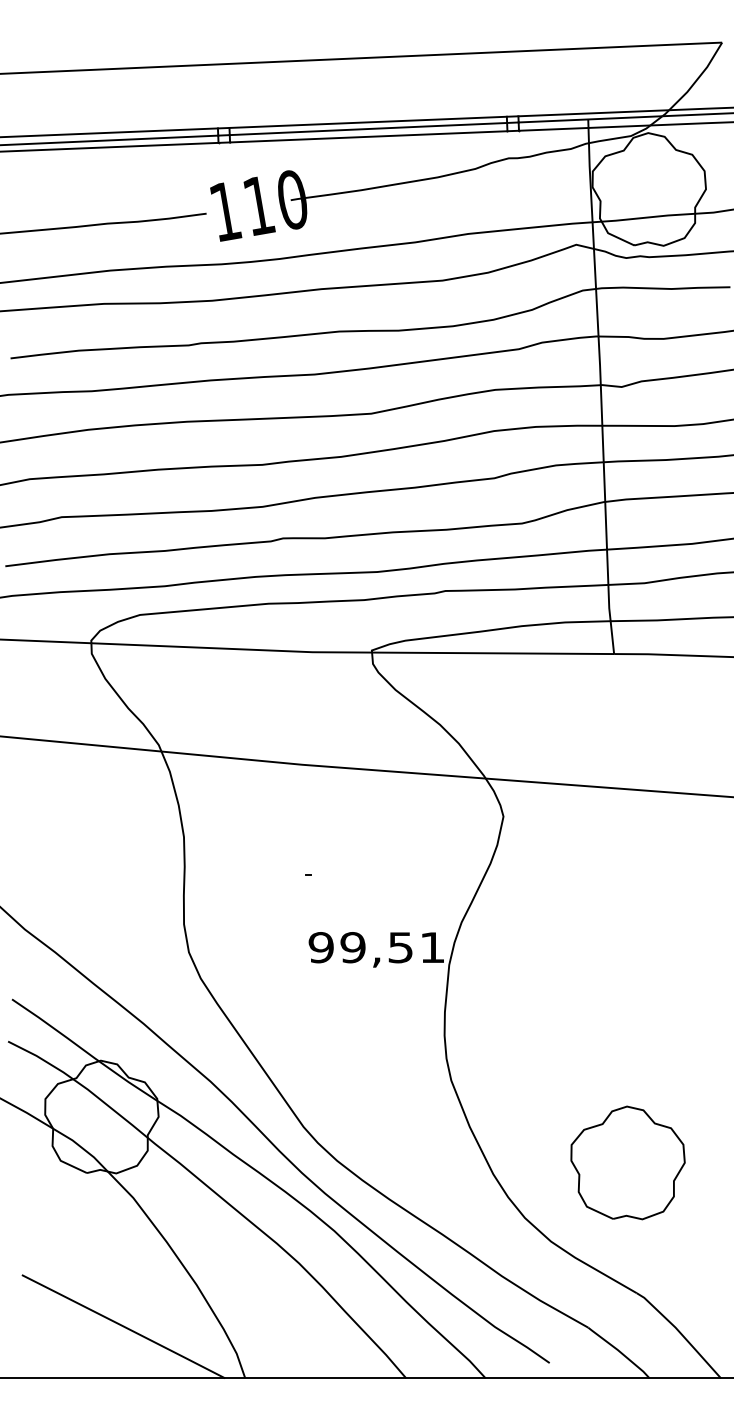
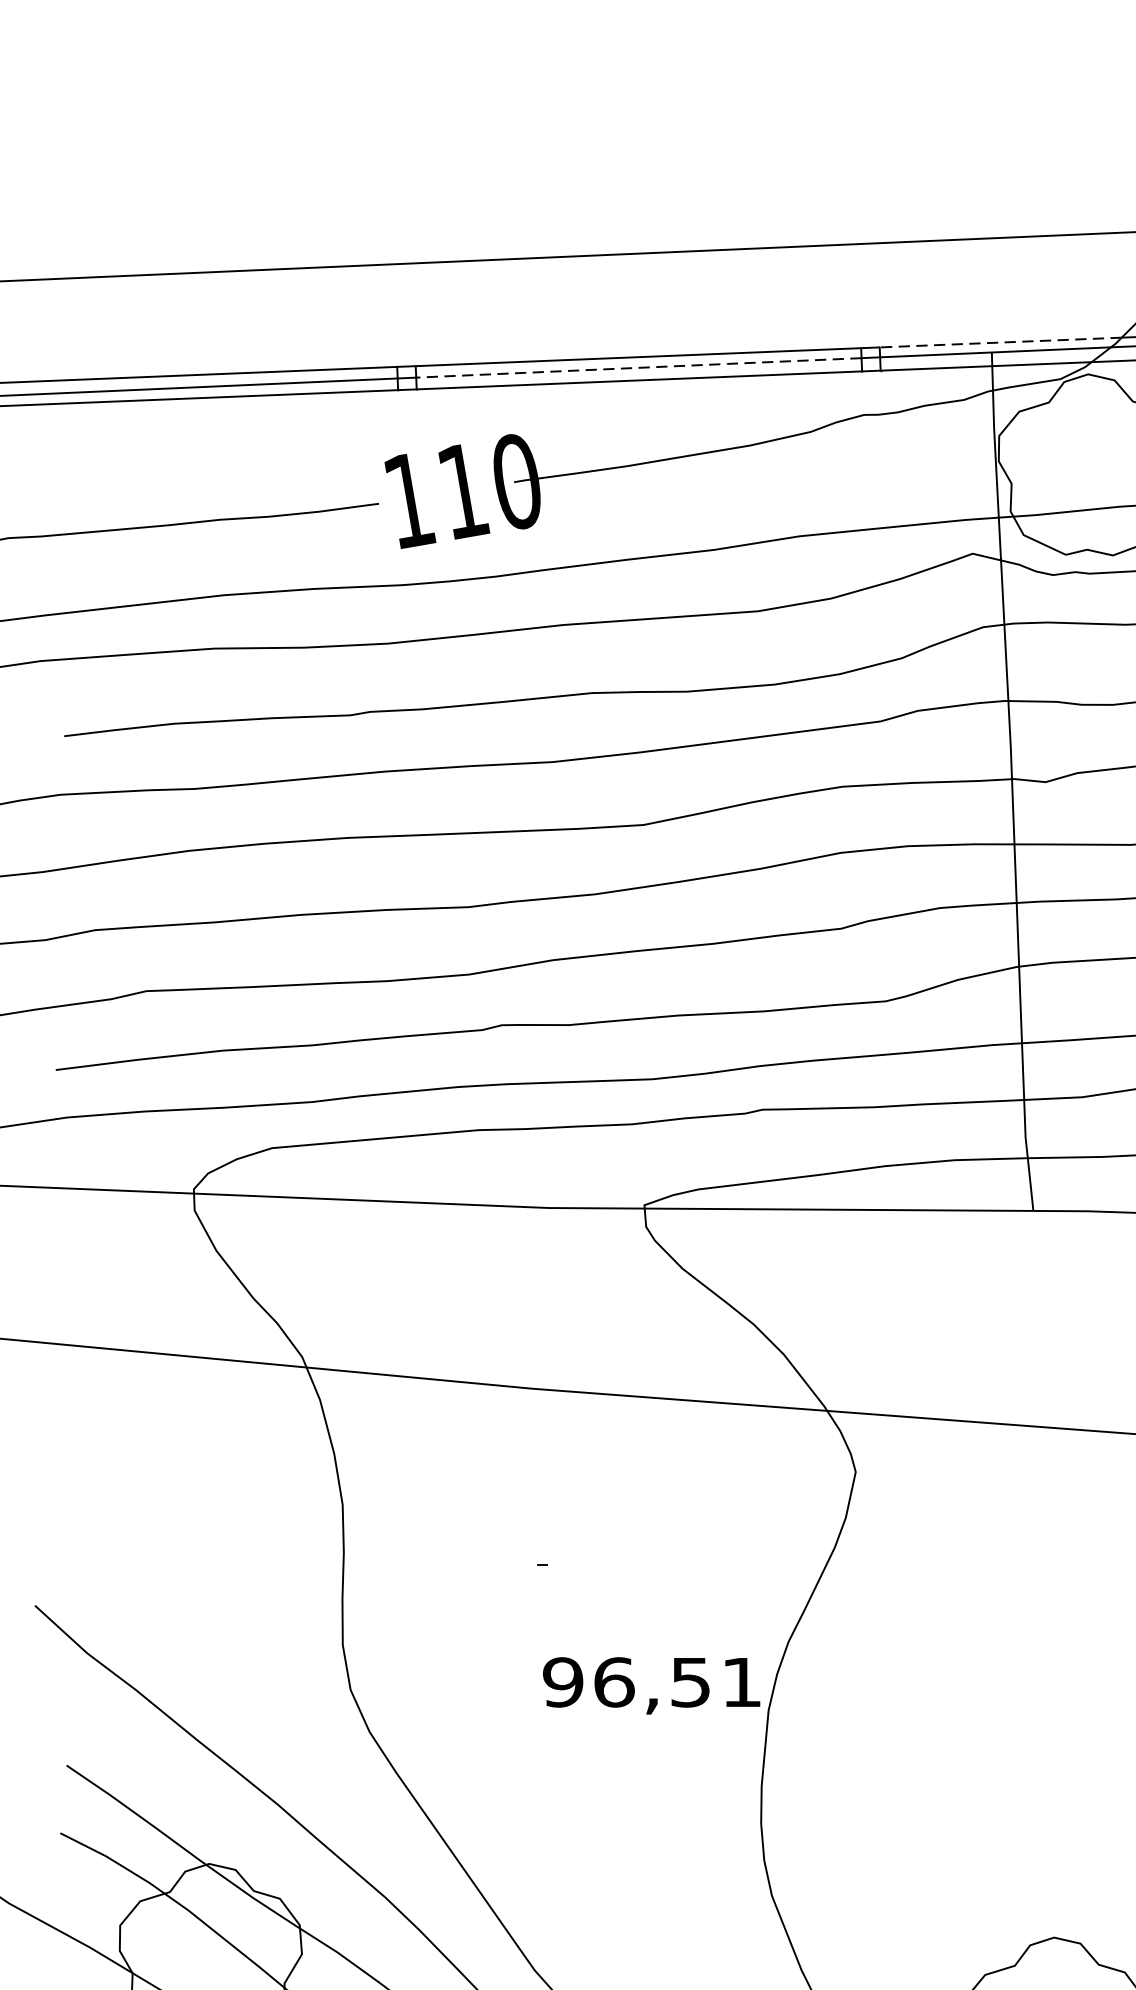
line: (593, 113) -> (1000, 342), solid -> dashed
line: (369, 128) -> (640, 367), solid -> dashed
text: (352, 947) -> (613, 1682), 99,51 -> 96,51

